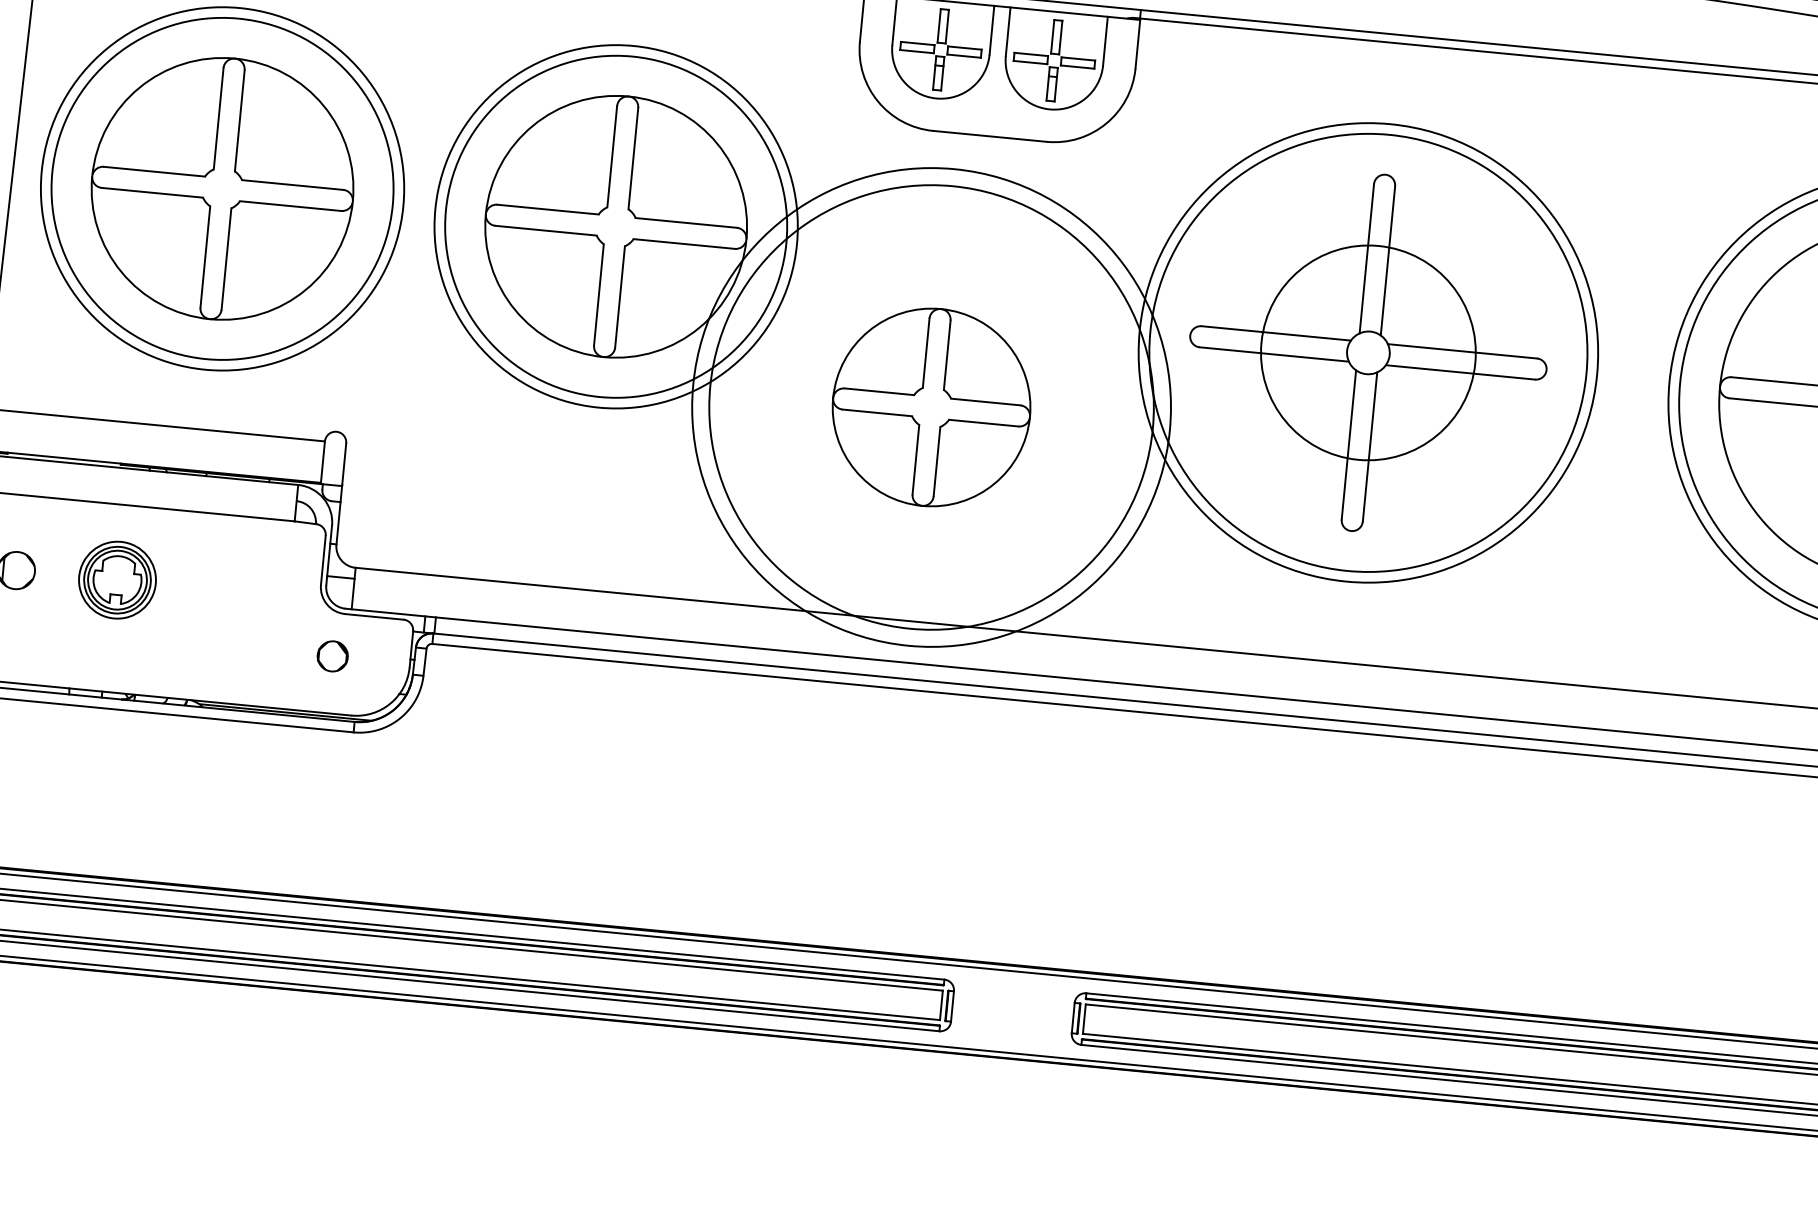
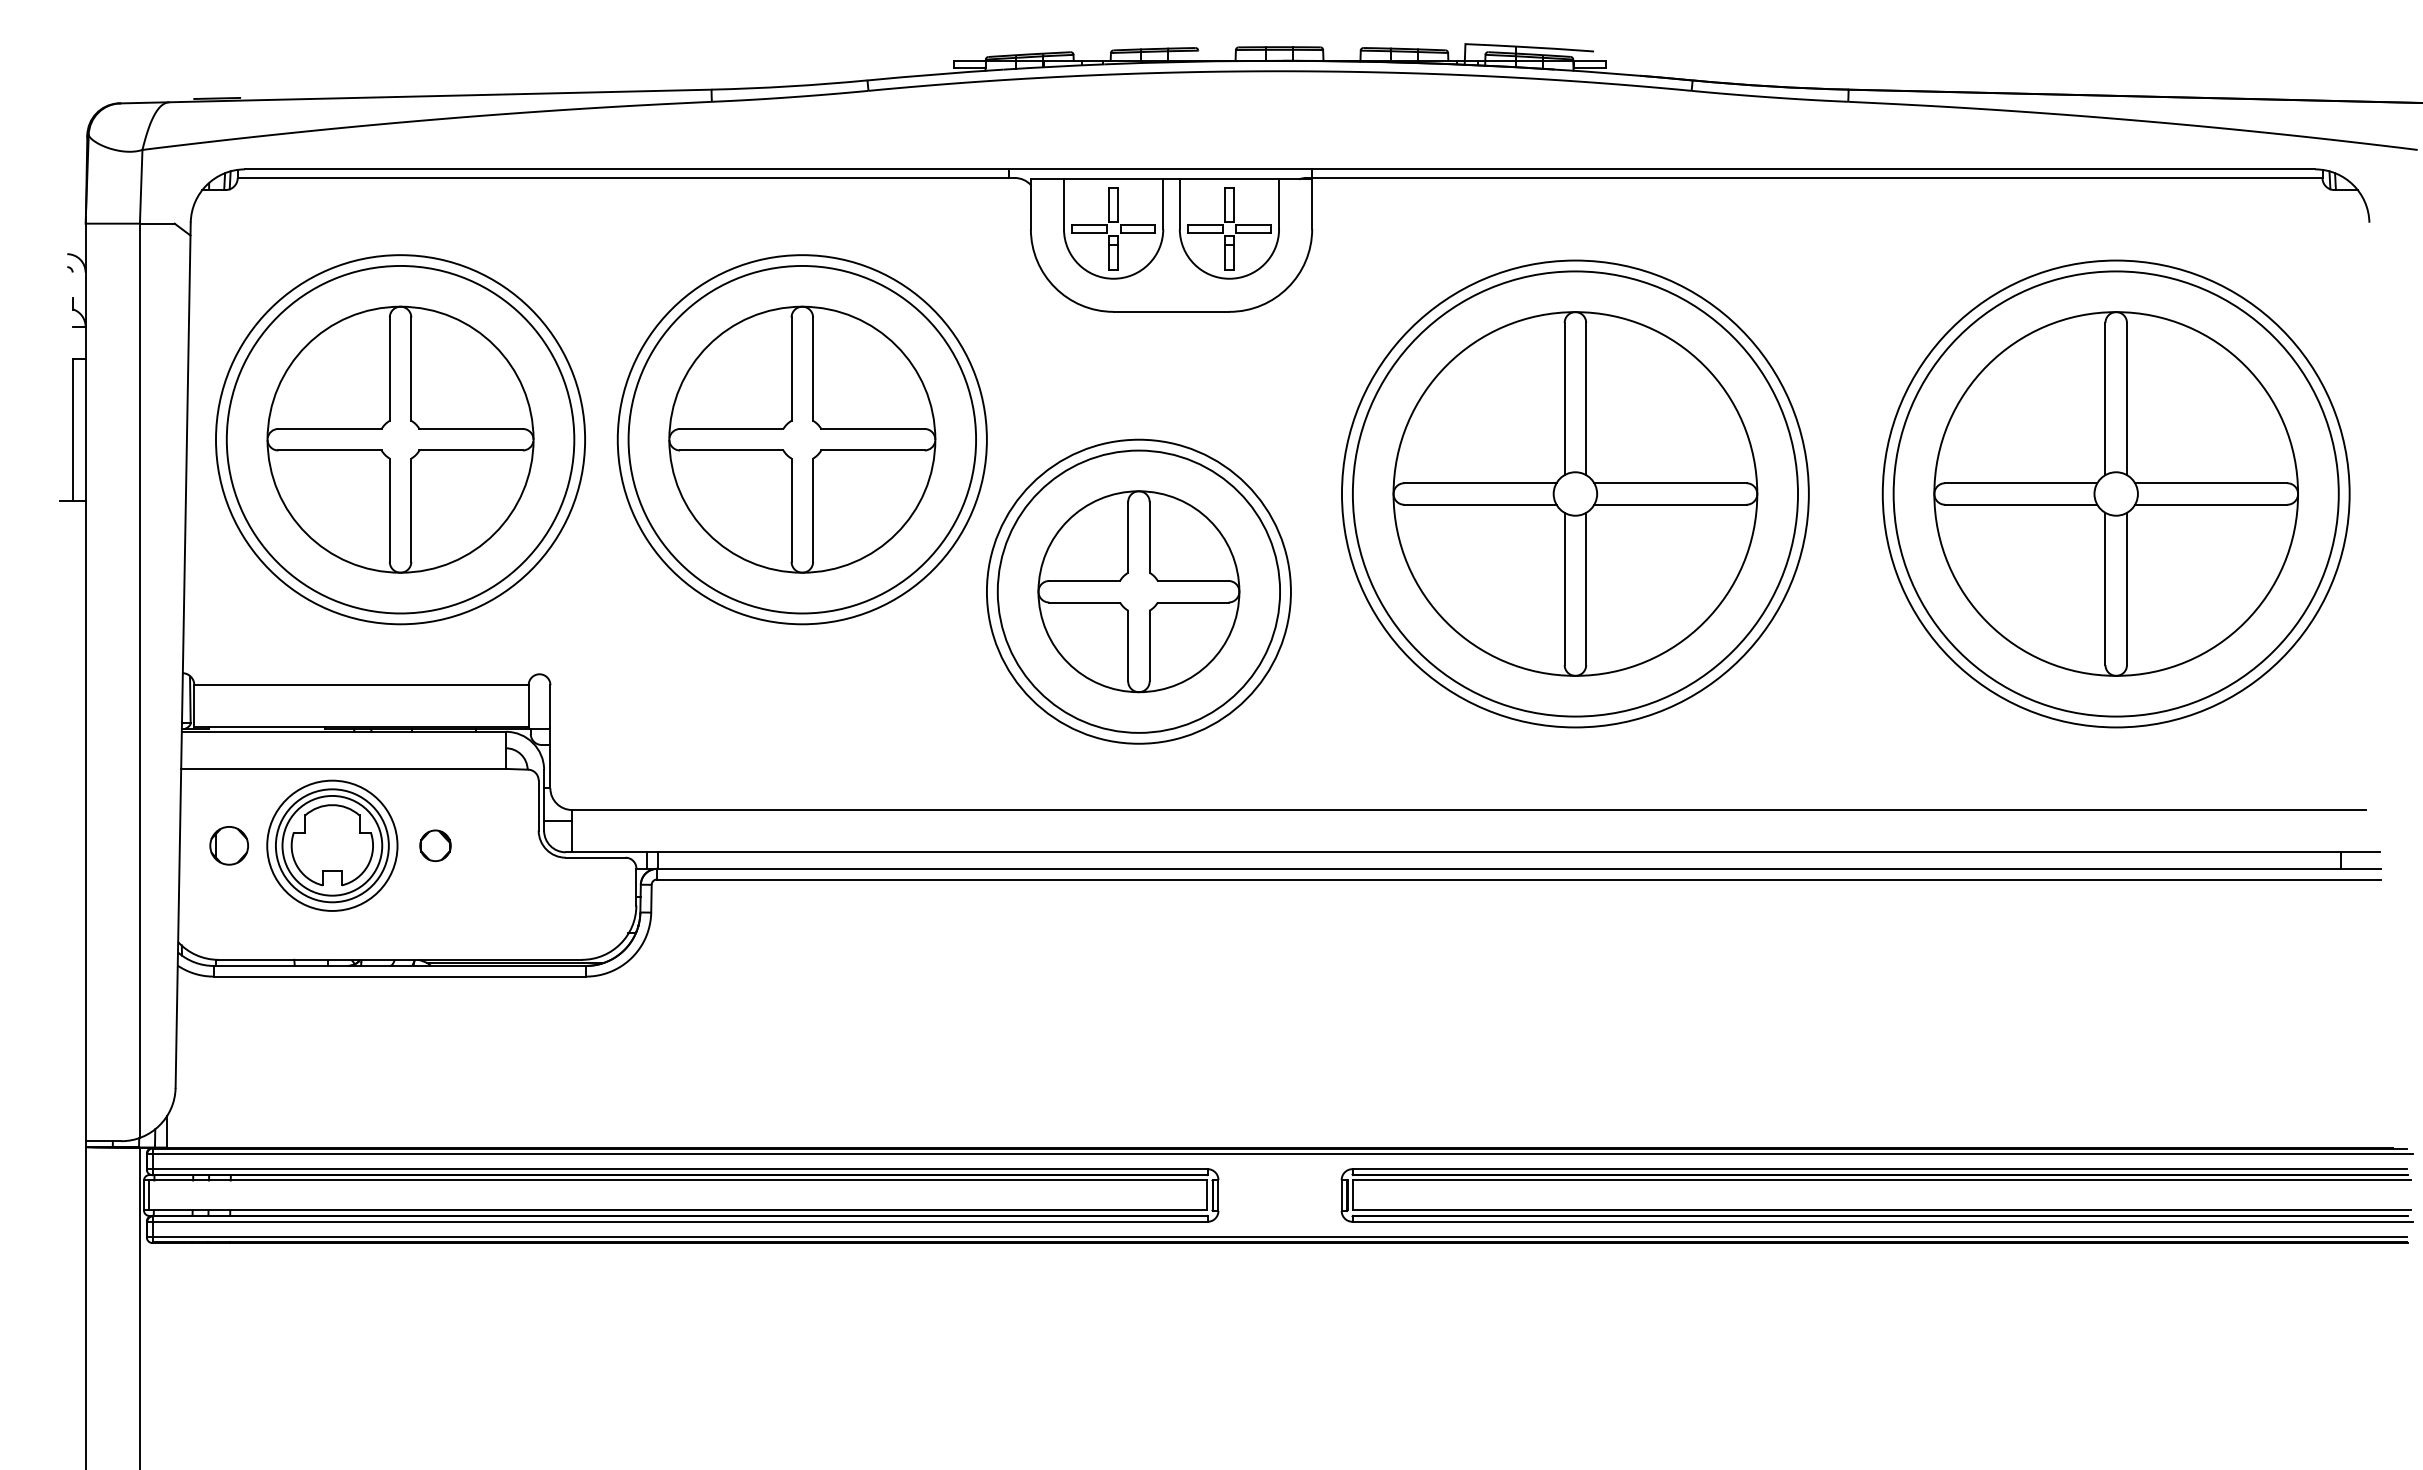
circle: (1368, 352) -> (1575, 493), size x1.67
circle: (931, 407) -> (1138, 591), size x0.62
circle: (931, 407) -> (1138, 591), size x0.62
part: (117, 580) -> (332, 845), size x1.67
part: (332, 656) -> (435, 845), moved

